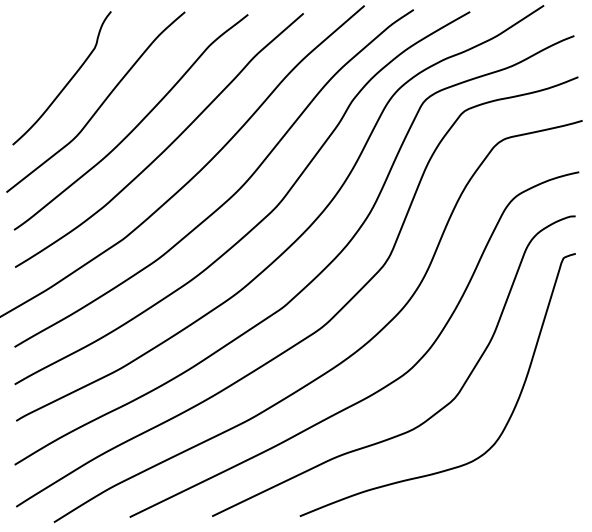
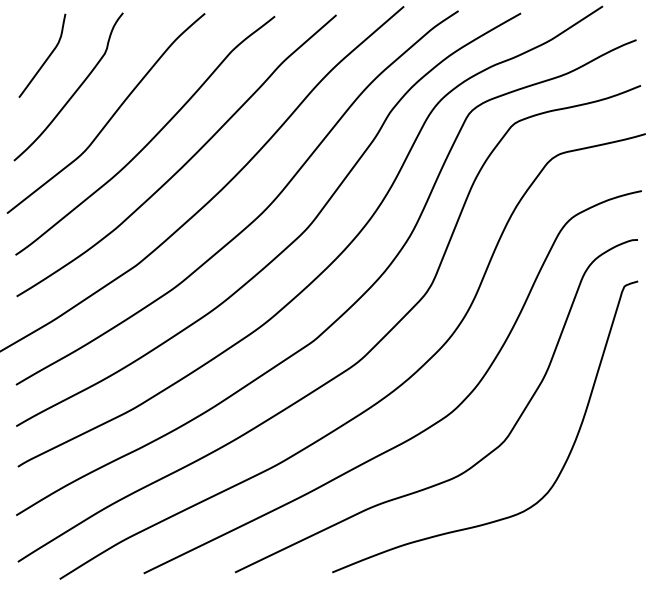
curve: (41, 53) -> (45, 59), added

